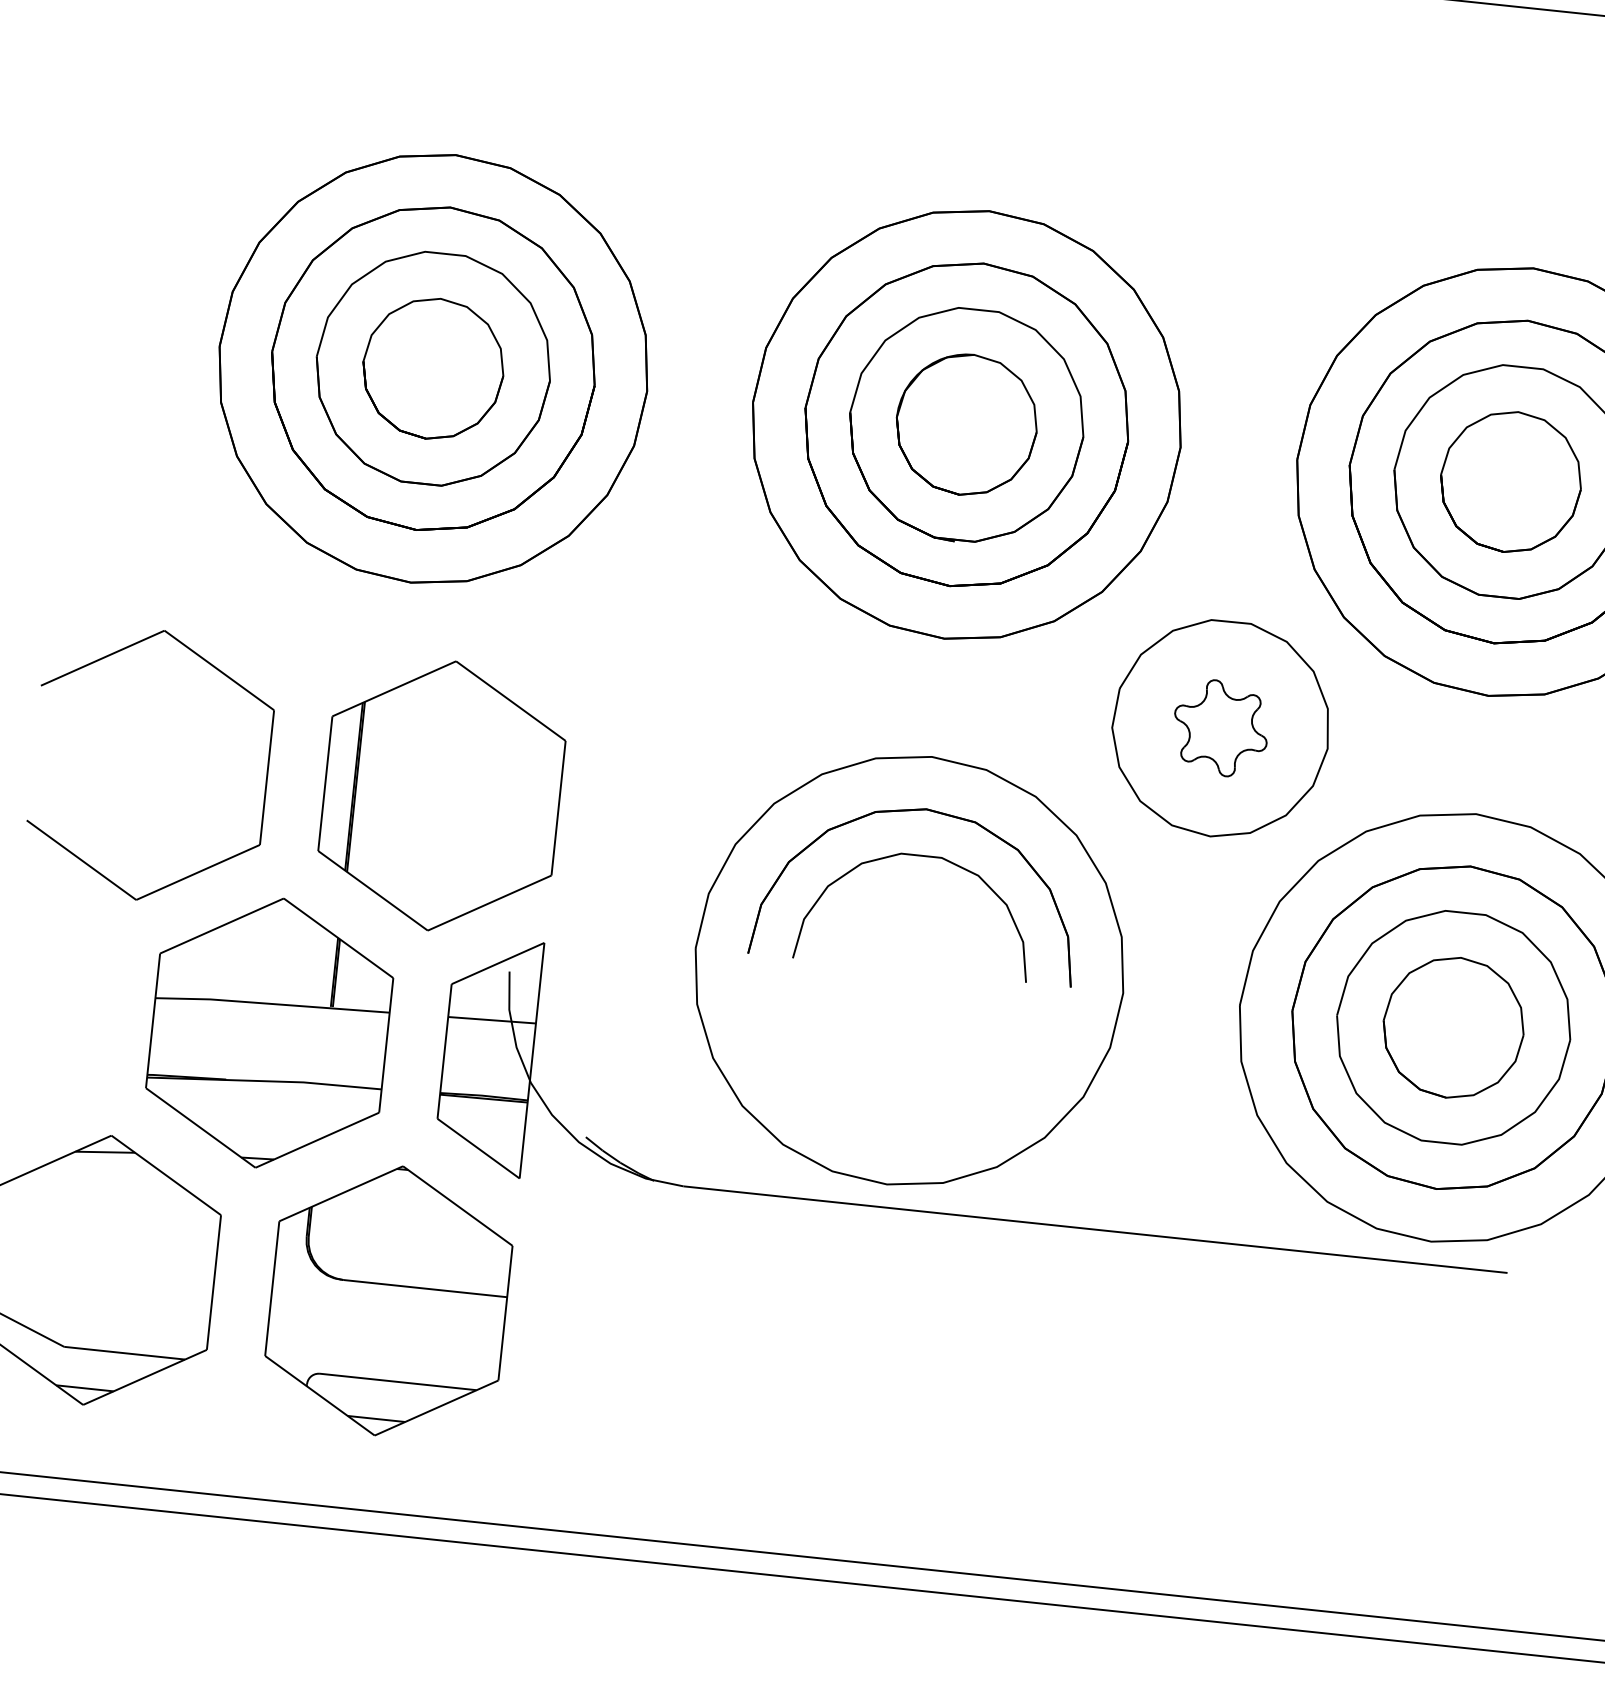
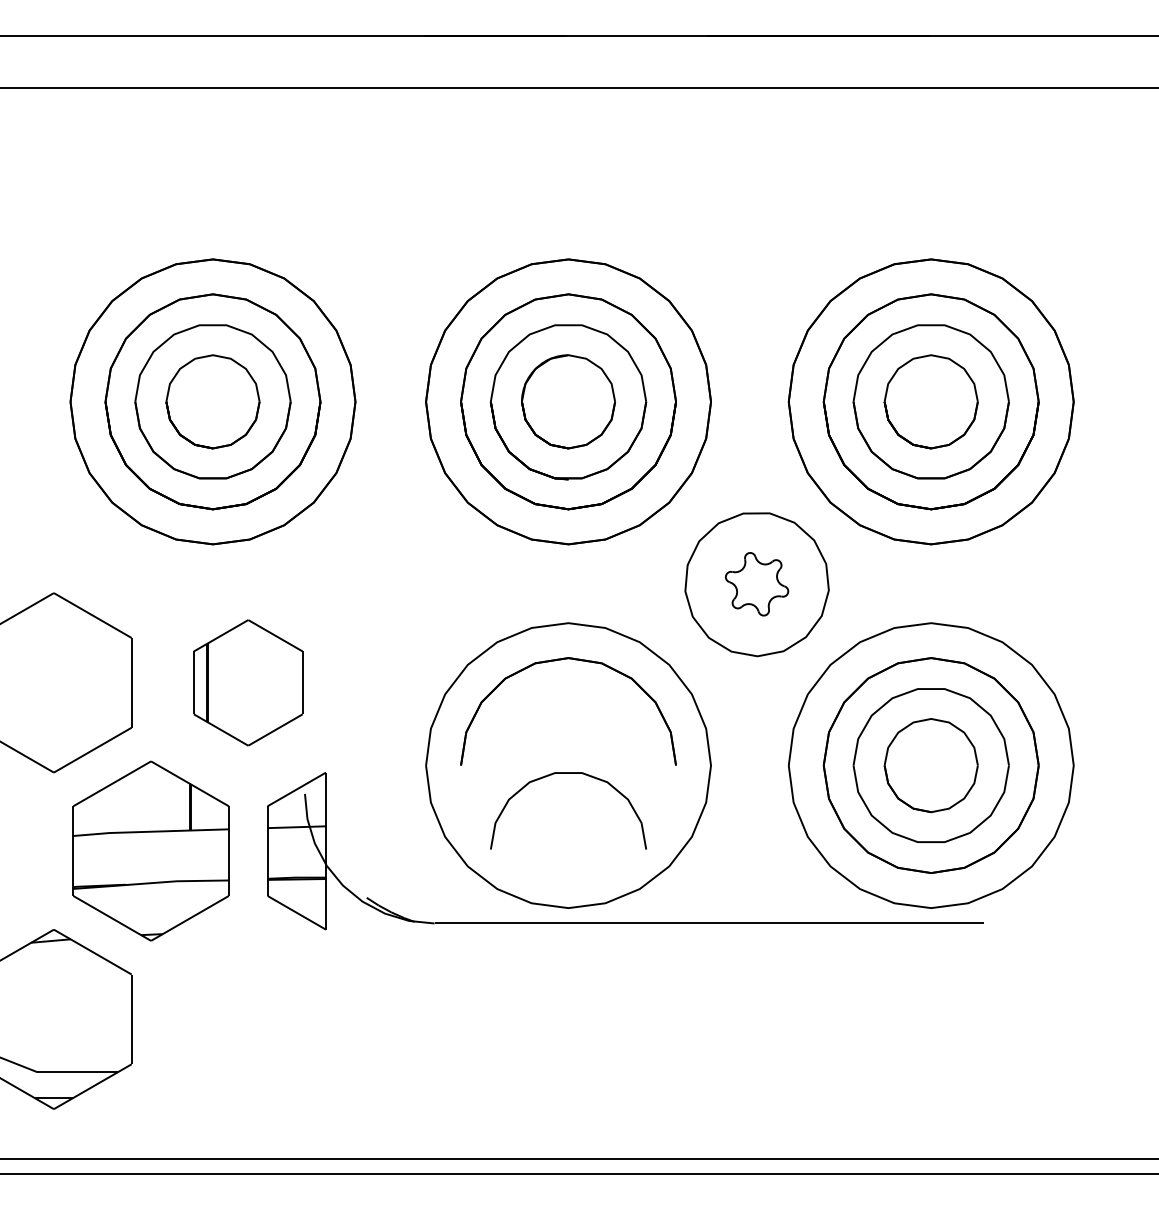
part: (442, 795) -> (248, 682), size x0.7
curve: (921, 856) -> (568, 773), moved
part: (389, 1301) -> (248, 1019), removed

